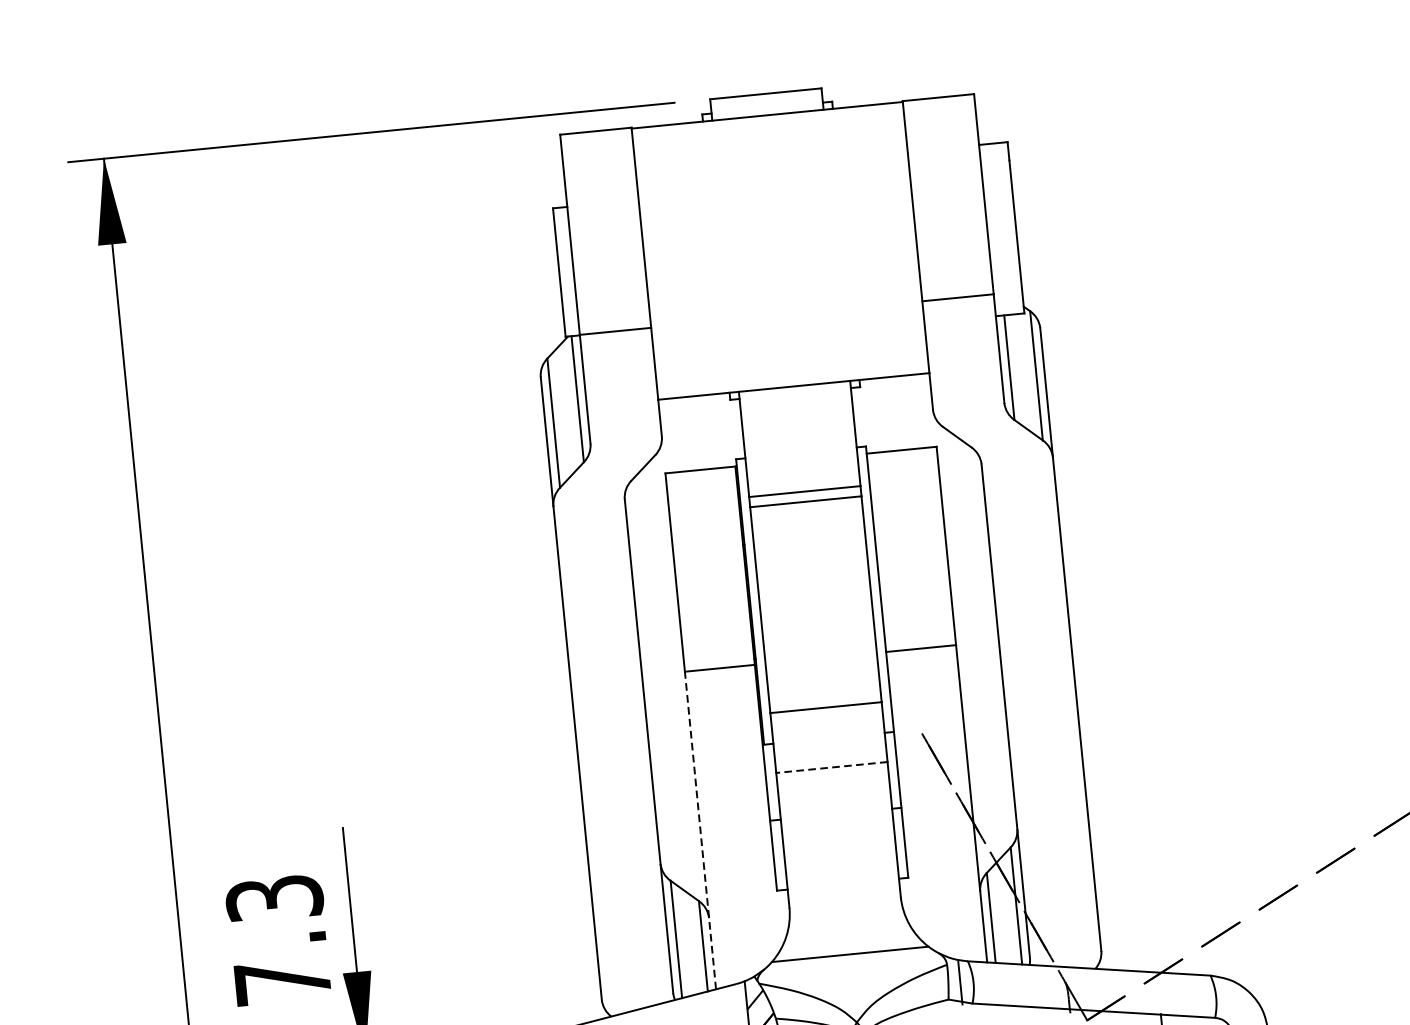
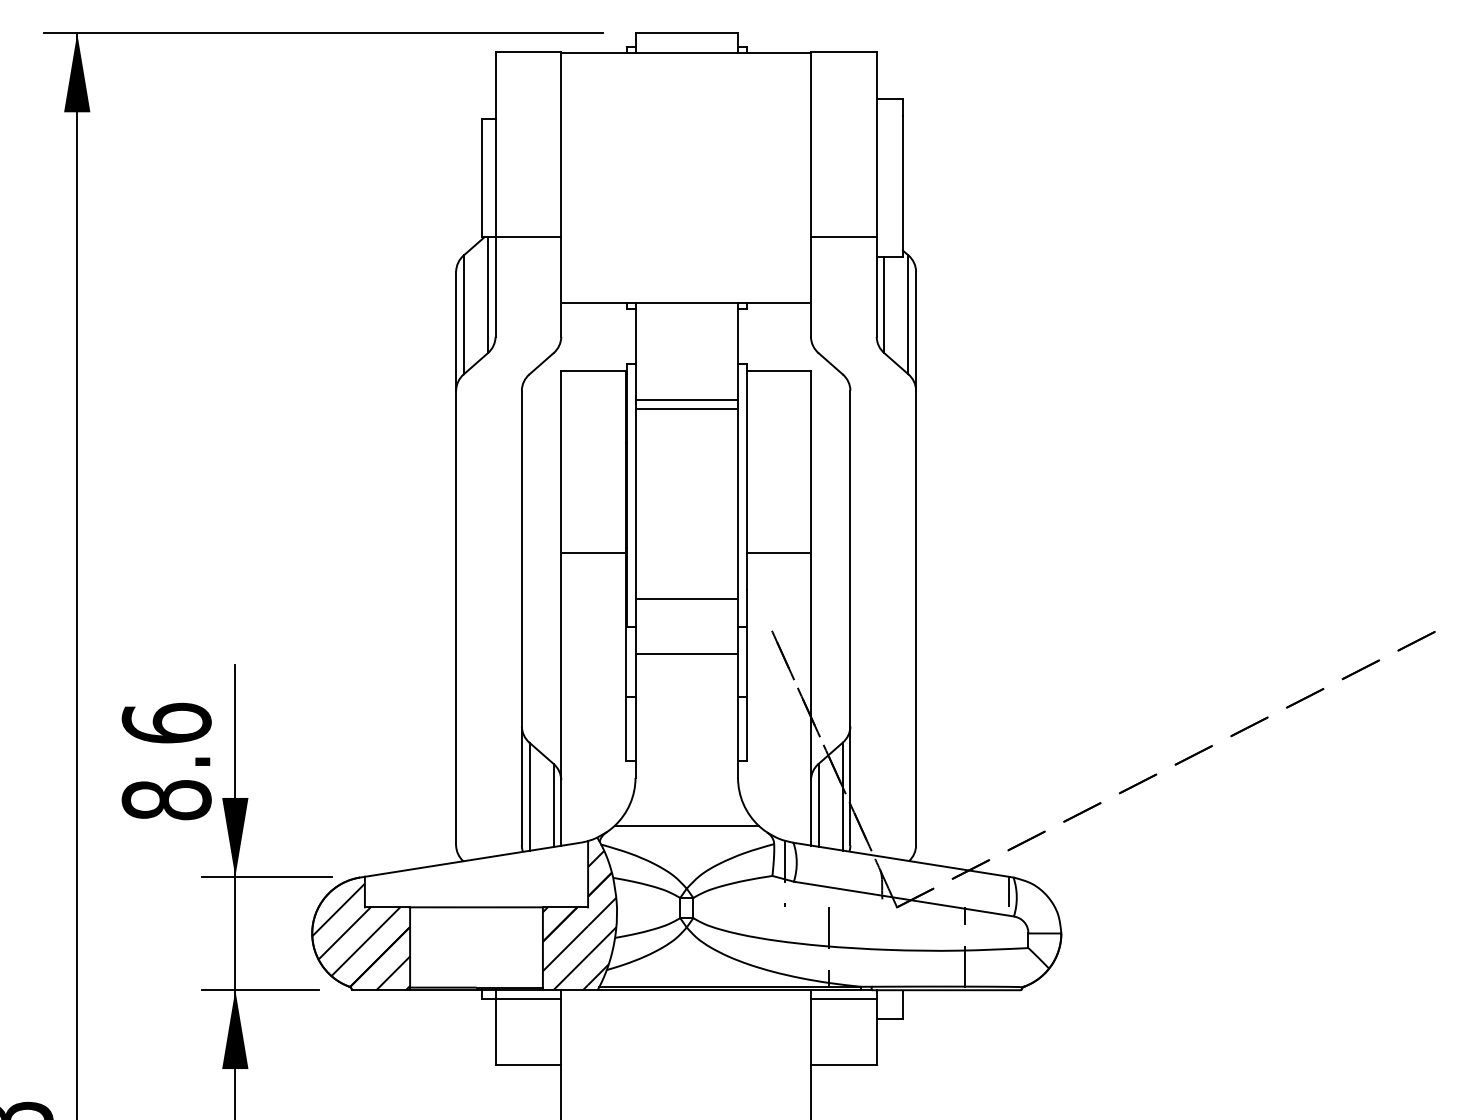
line: (831, 767) -> (686, 653), dashed -> solid
line: (700, 830) -> (561, 699), dashed -> solid
text: (278, 939) -> (166, 761), 7.3 -> 8.6
line: (1207, 991) -> (1009, 891), added

